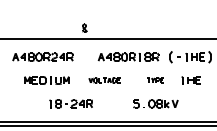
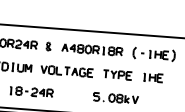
part: (84, 27) -> (48, 45), moved
part: (104, 80) -> (66, 71), size x1.67
part: (155, 80) -> (117, 75), size x1.67

